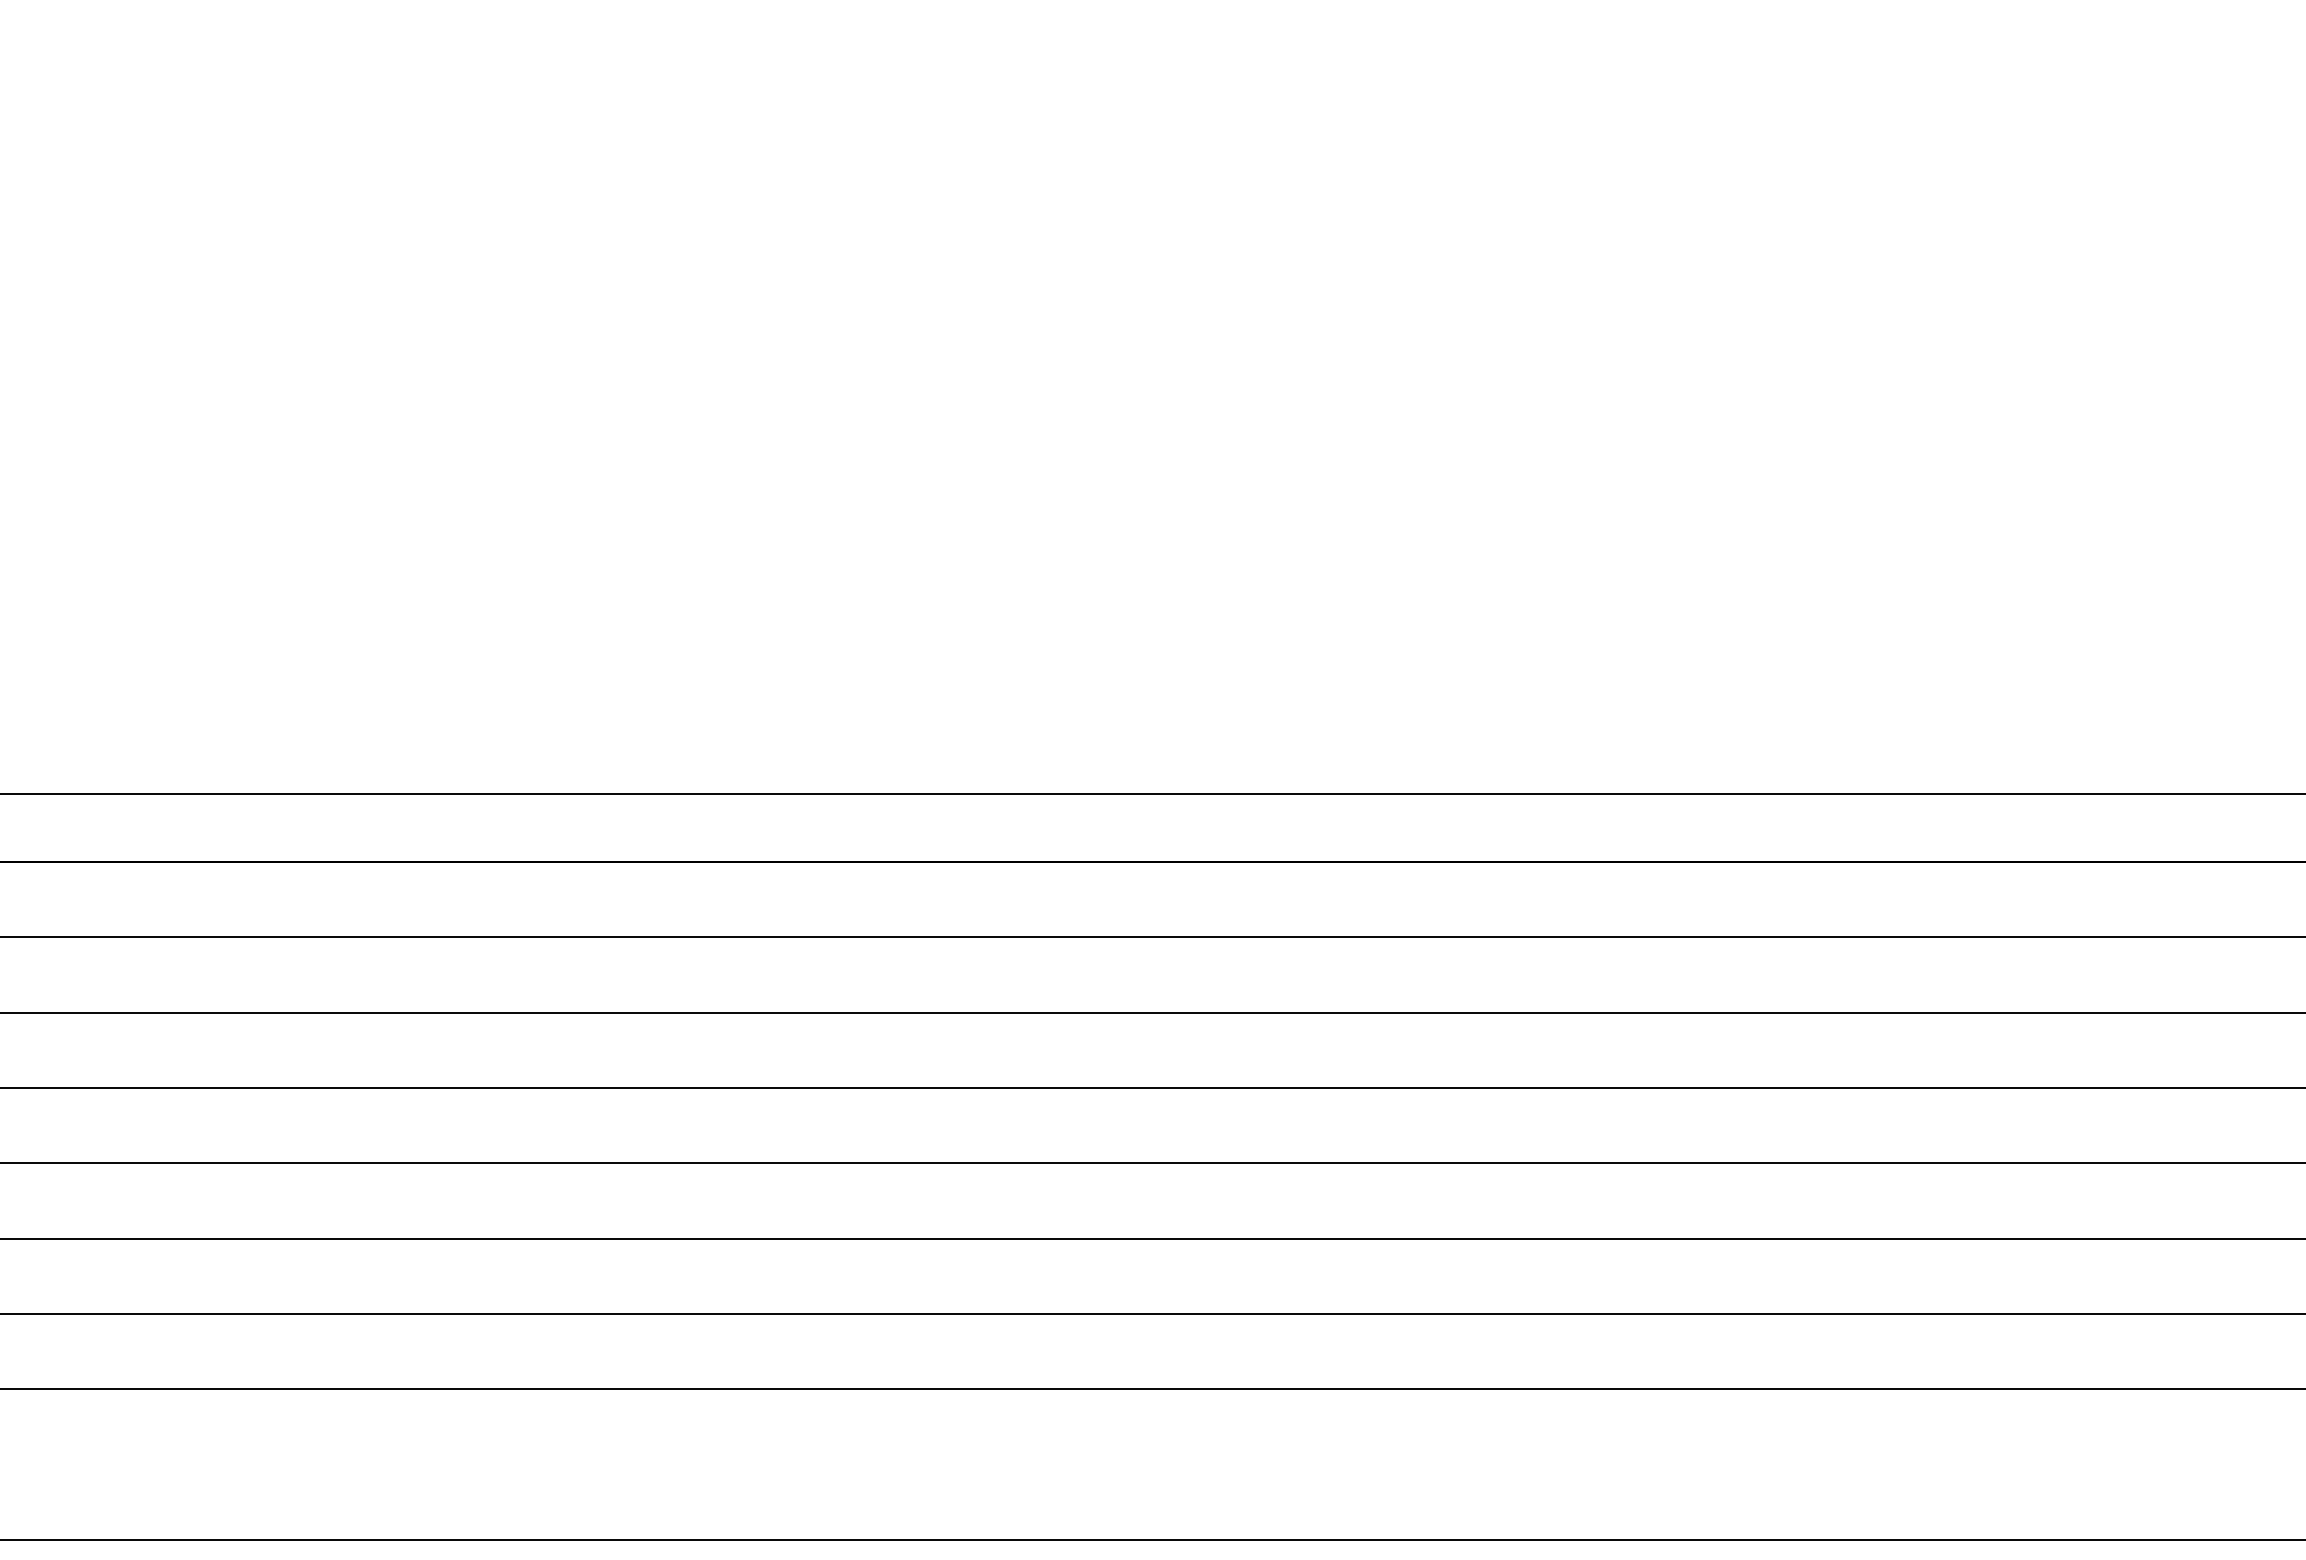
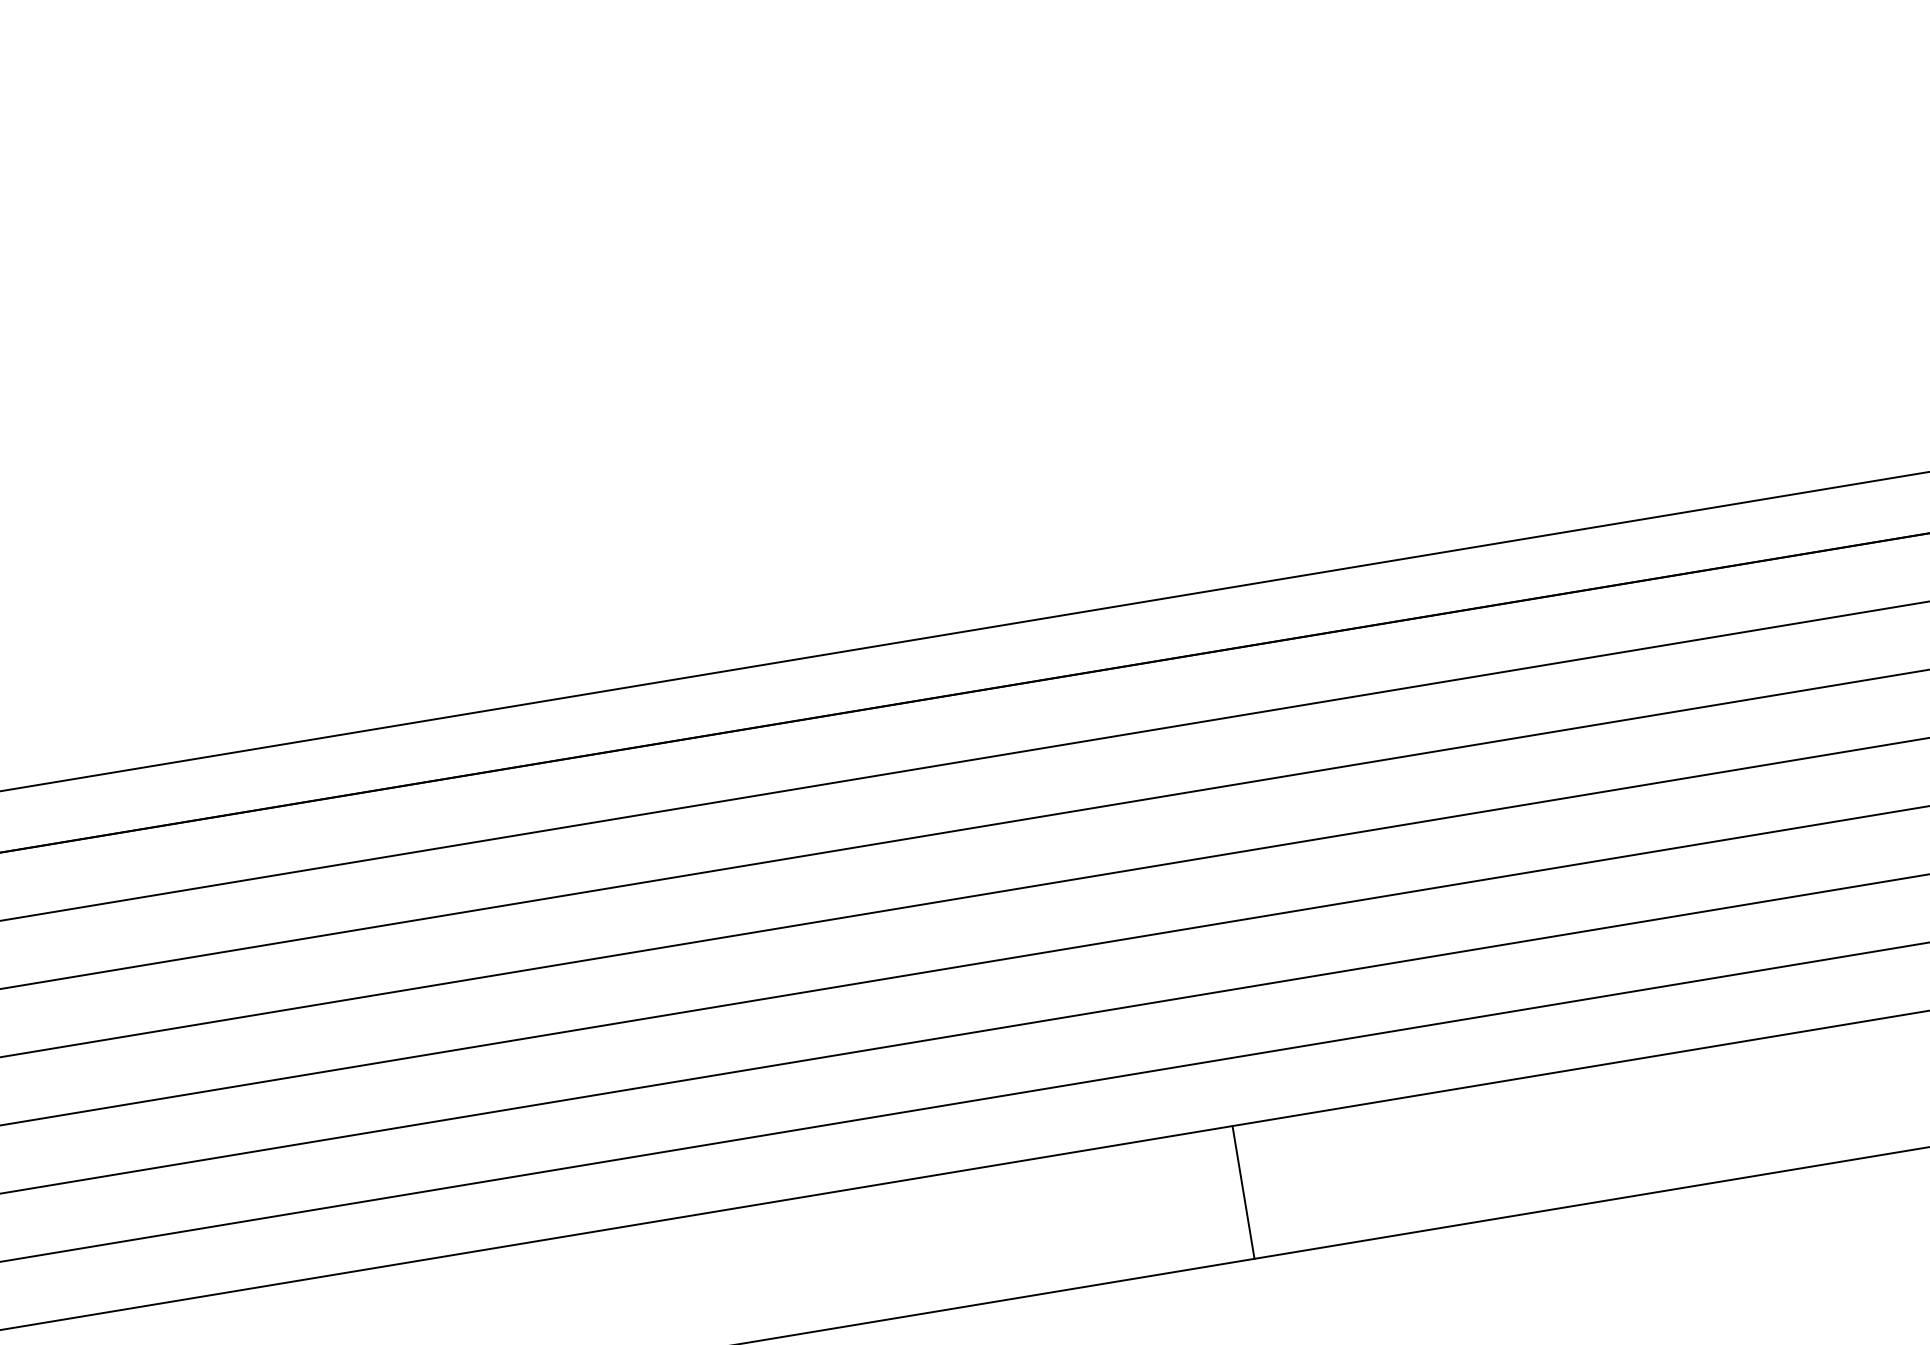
line: (1255, 1464) -> (1243, 1192), added

